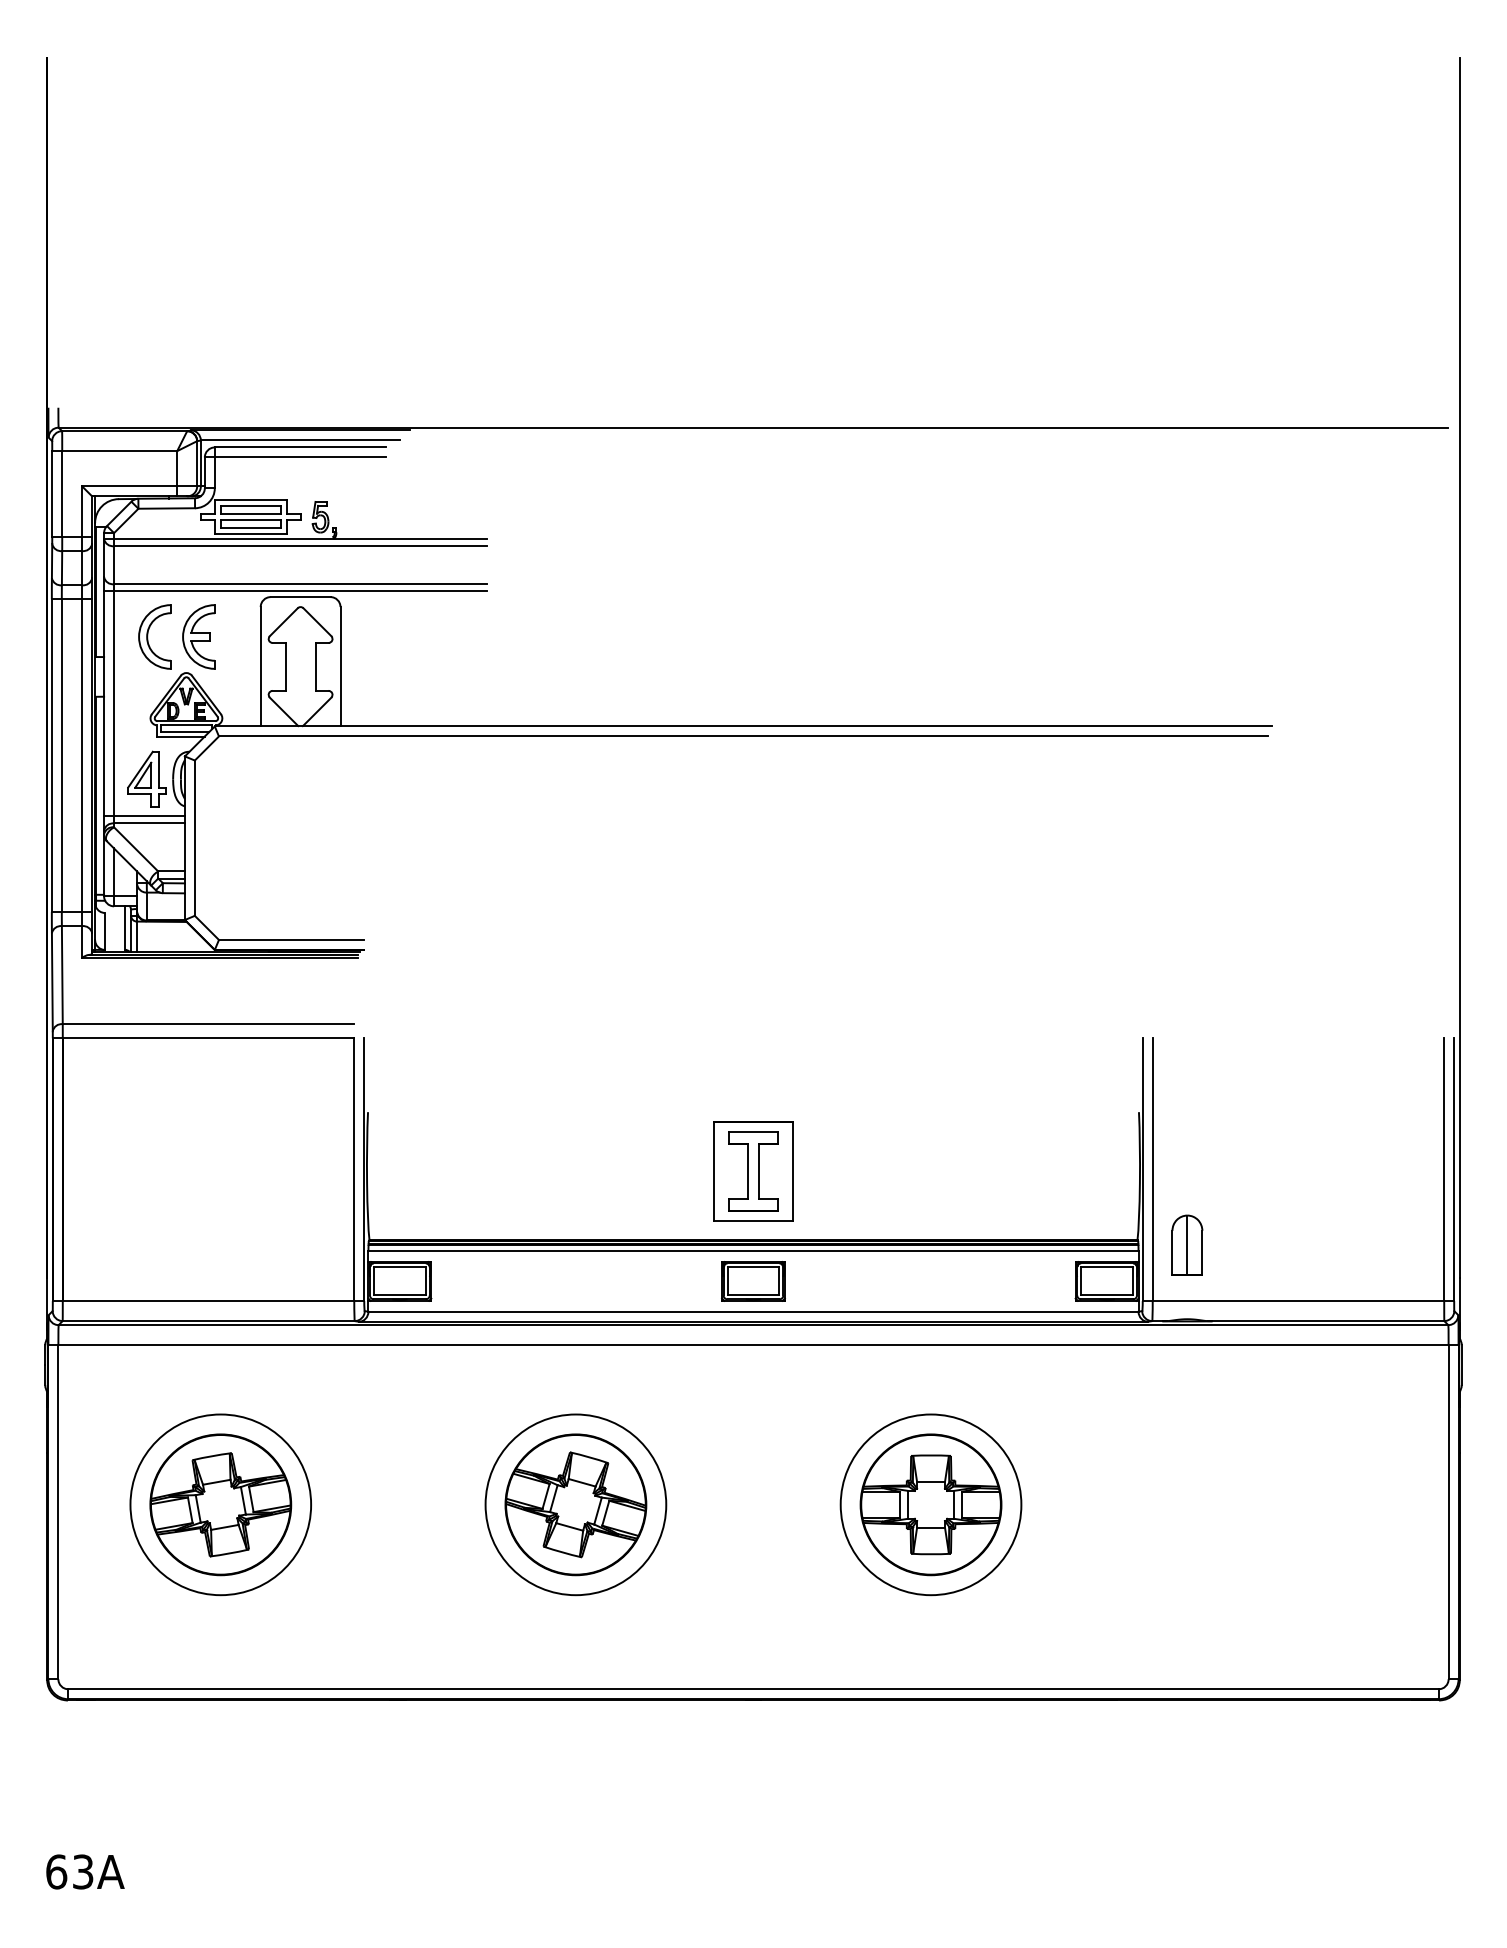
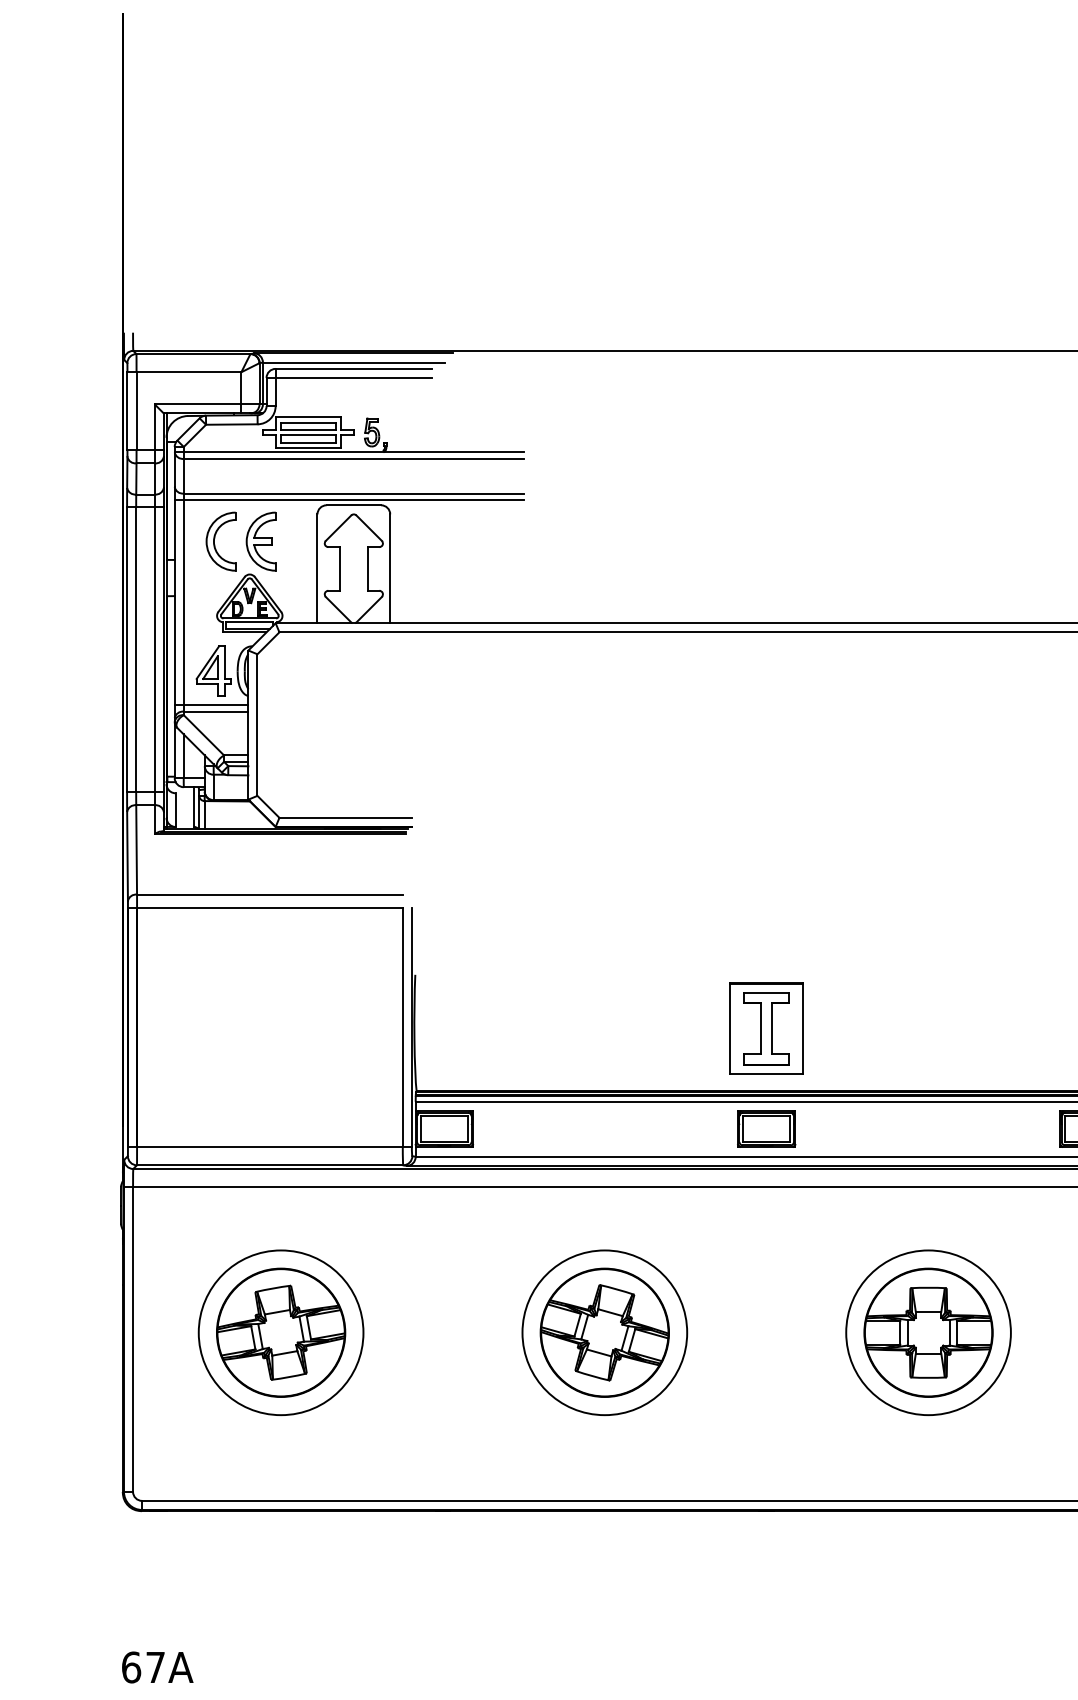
text: (83, 1871) -> (155, 1667), 63A -> 67A

